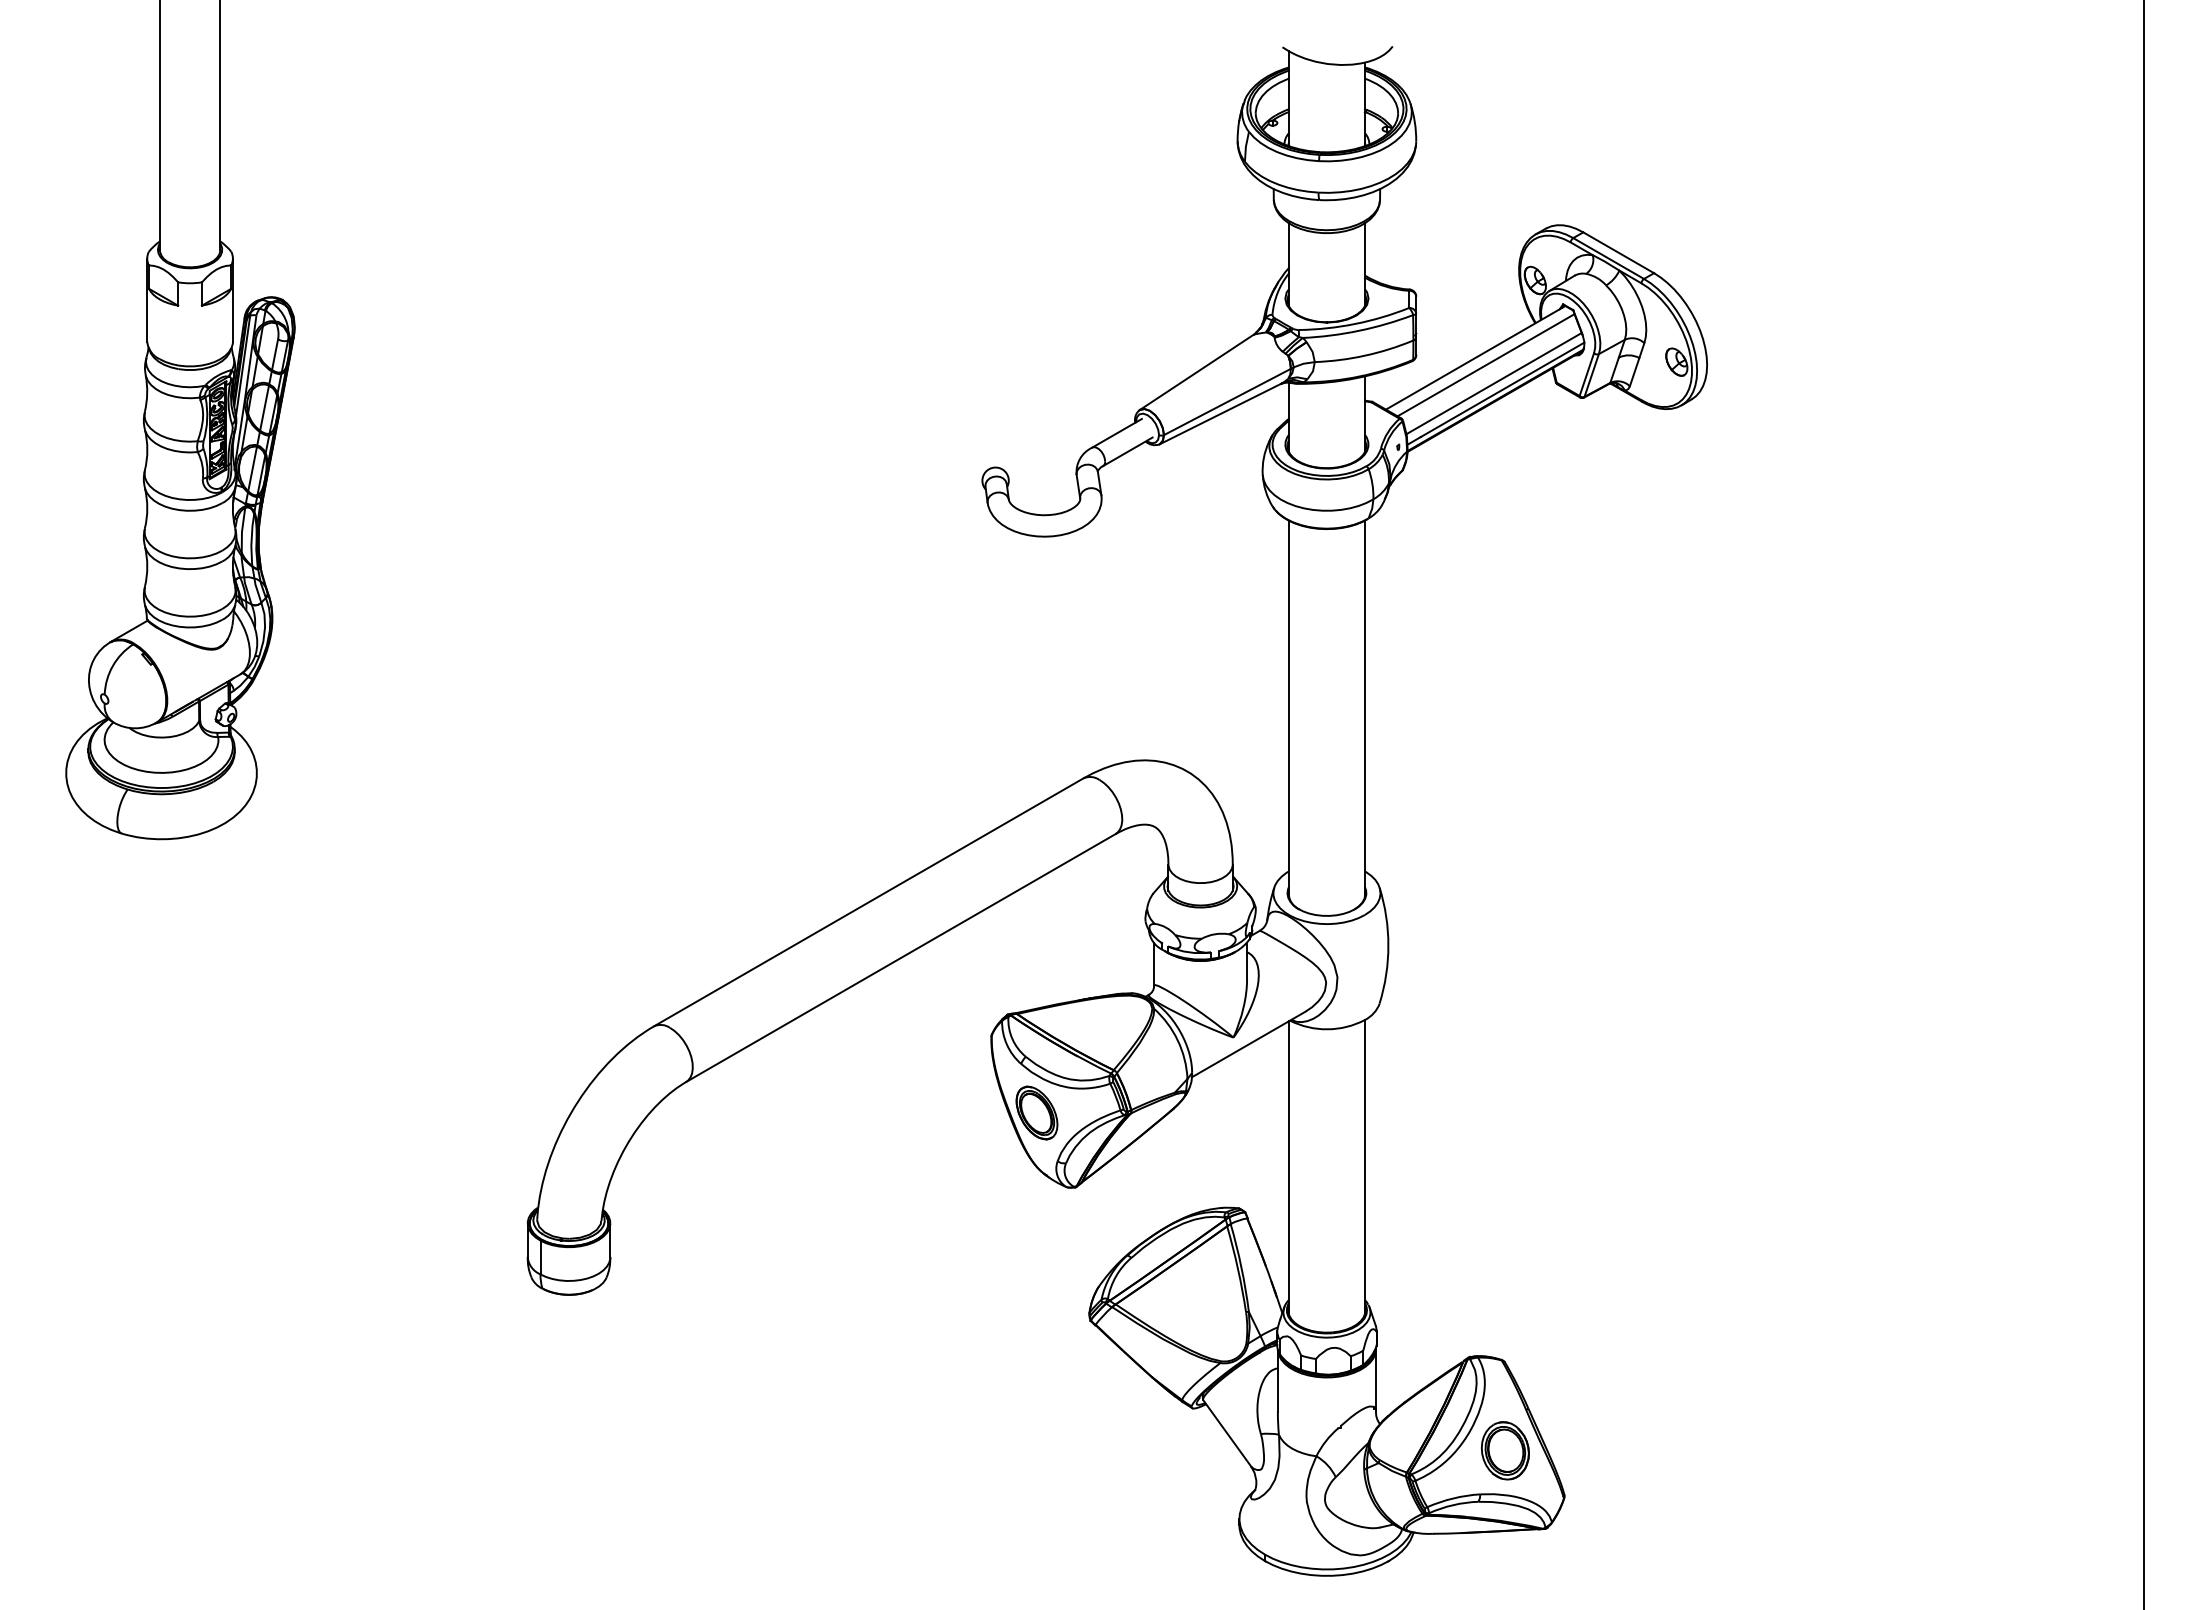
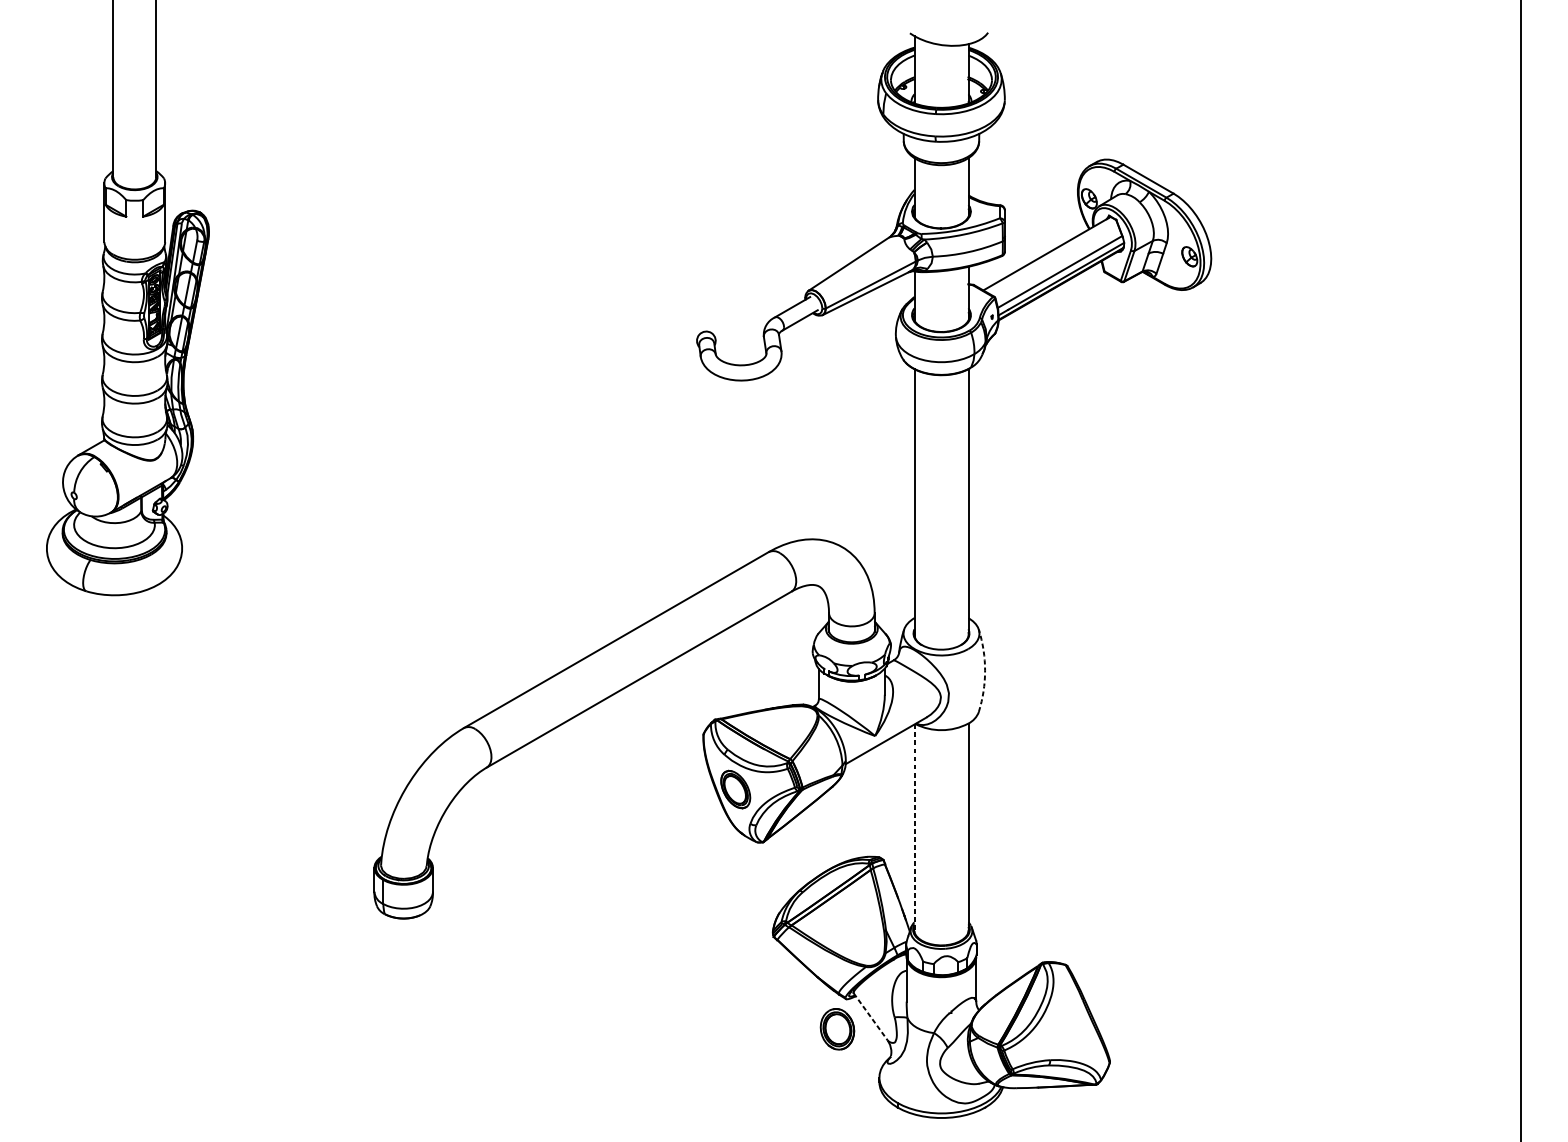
line: (1485, 365) -> (1054, 259), removed
arc: (1388, 945) -> (985, 670), solid -> dashed
line: (1288, 1167) -> (914, 828), solid -> dashed
line: (1227, 1433) -> (870, 1016), solid -> dashed
part: (1504, 1450) -> (836, 1029), moved

